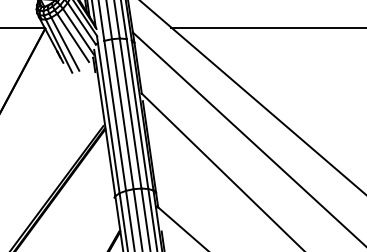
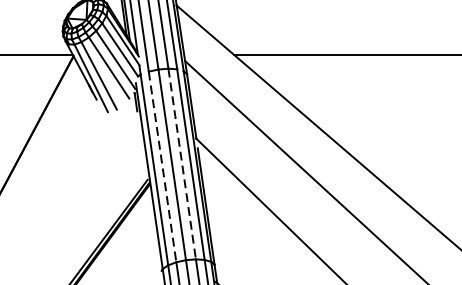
line: (130, 113) -> (182, 163), solid -> dashed
line: (115, 115) -> (162, 166), solid -> dashed

